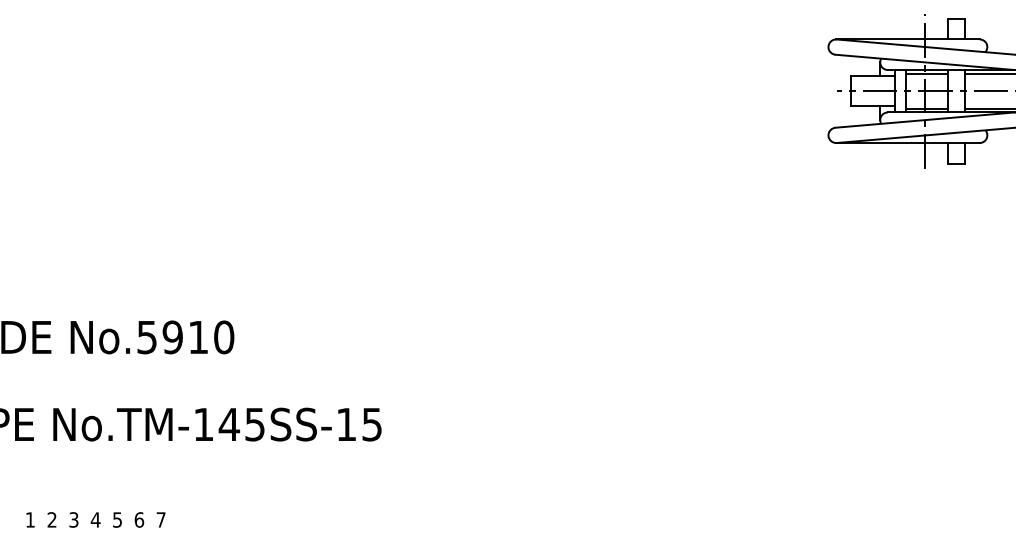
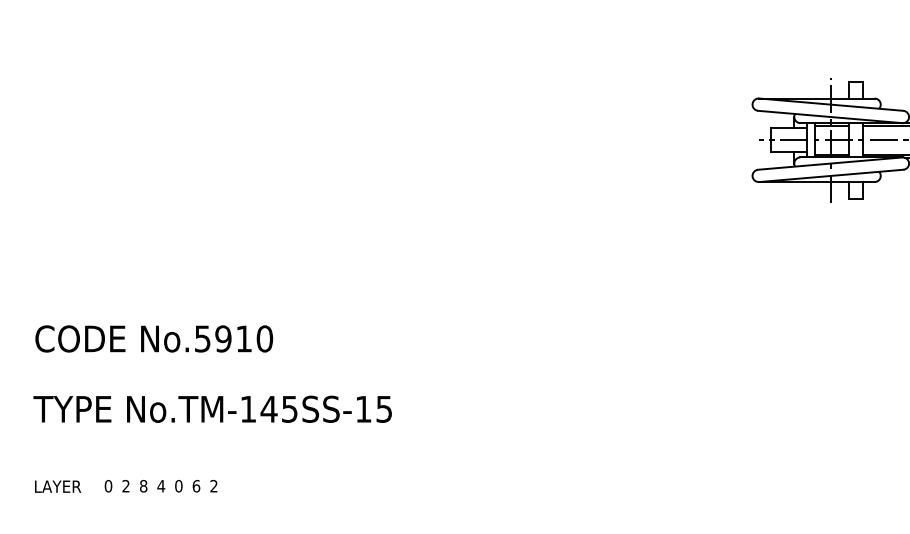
text: (160, 519) -> (213, 485), 7 -> 2
text: (30, 520) -> (108, 486), 1 -> 0
text: (73, 520) -> (143, 486), 3 -> 8
text: (117, 520) -> (178, 486), 5 -> 0

